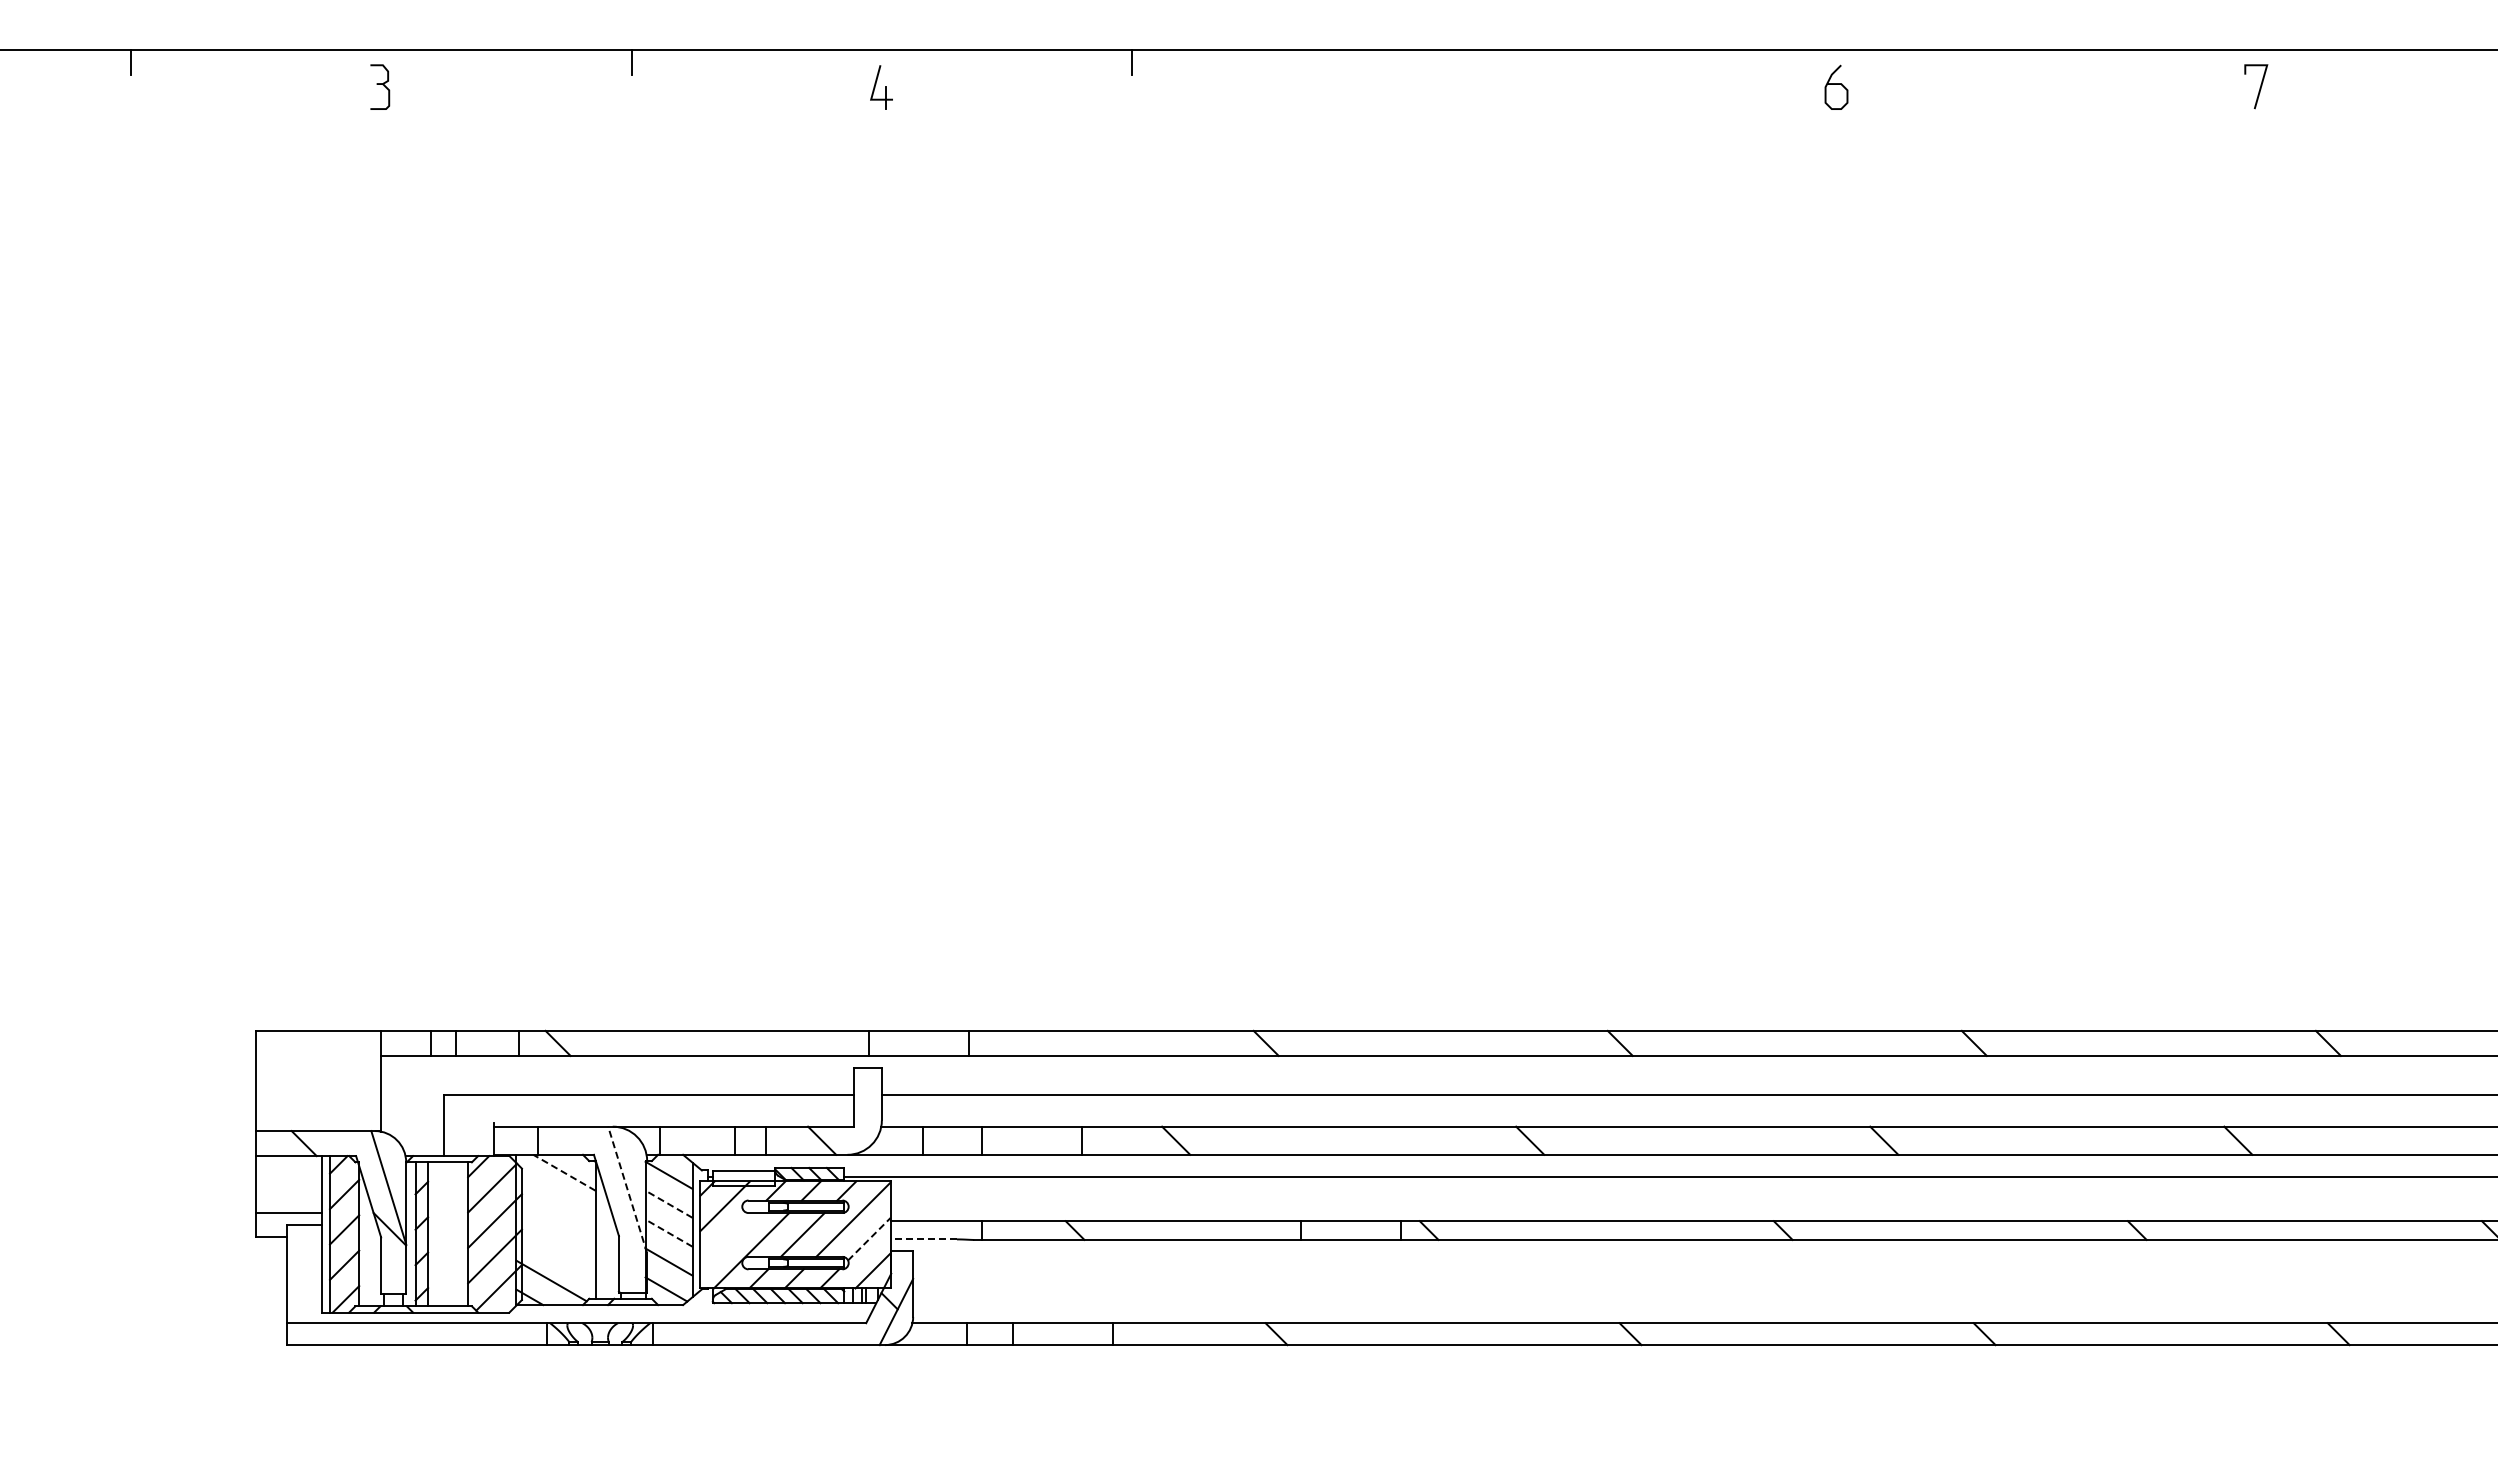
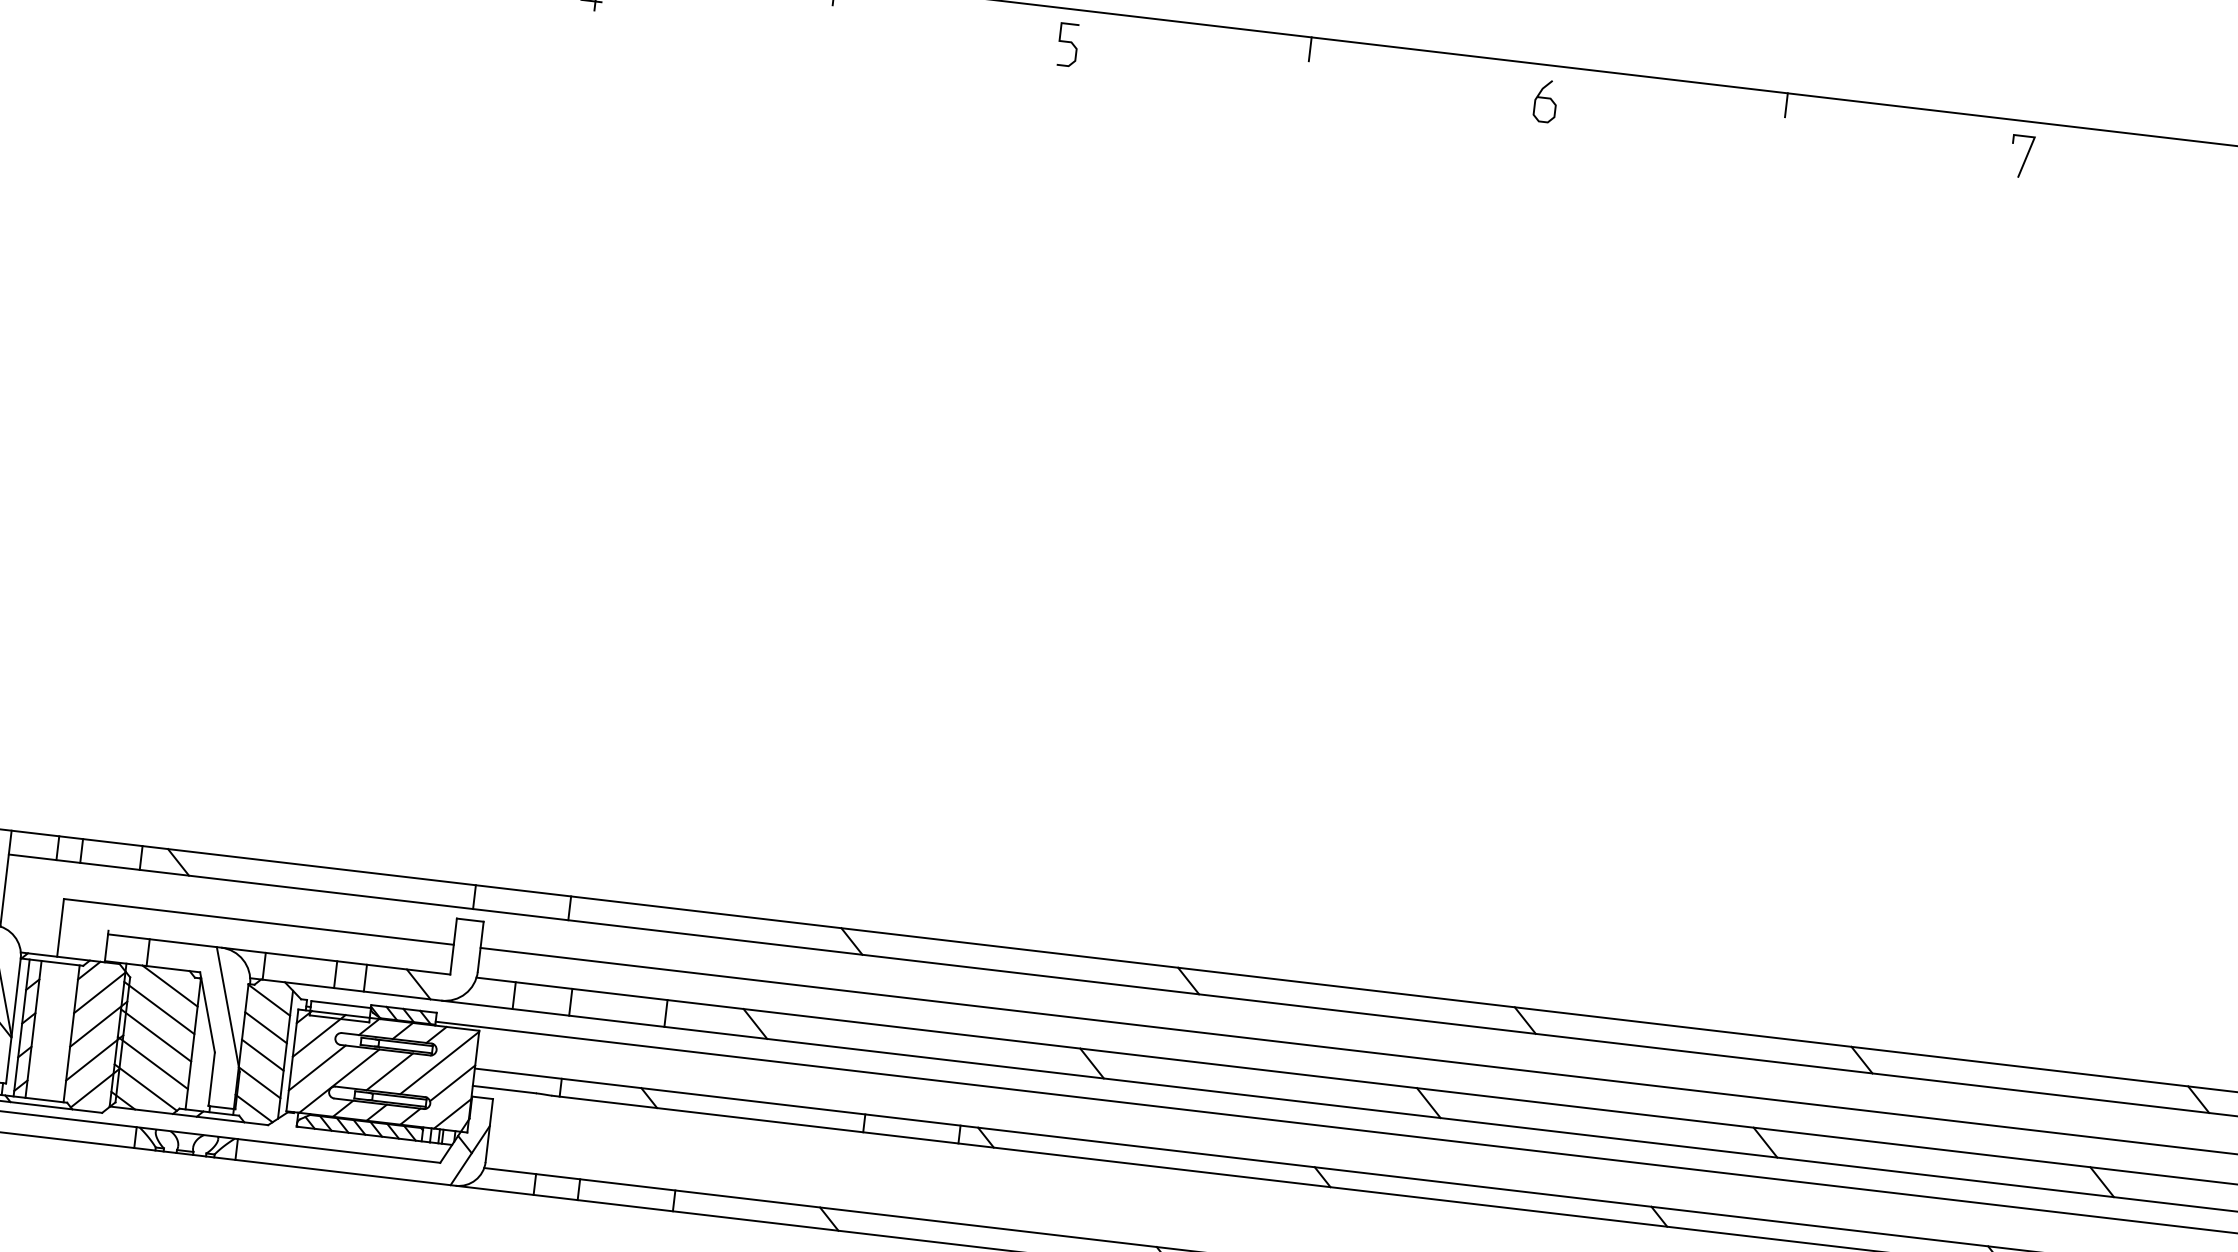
line: (1632, 61) -> (1309, 48), added
line: (2133, 61) -> (1786, 104), added
curve: (1381, 84) -> (1068, 42), added
curve: (1836, 84) -> (1546, 98), moved
line: (2259, 87) -> (2024, 157), moved
line: (564, 1172) -> (170, 985), dashed -> solid
line: (627, 1189) -> (228, 1009), dashed -> solid
line: (555, 1196) -> (158, 1007), added
line: (668, 1204) -> (265, 1027), dashed -> solid
line: (555, 1225) -> (155, 1035), added
line: (668, 1232) -> (262, 1054), dashed -> solid
line: (869, 1238) -> (452, 1082), dashed -> solid
line: (726, 1239) -> (316, 1067), added
line: (923, 1239) -> (504, 1089), dashed -> solid
line: (555, 1254) -> (152, 1062), added

